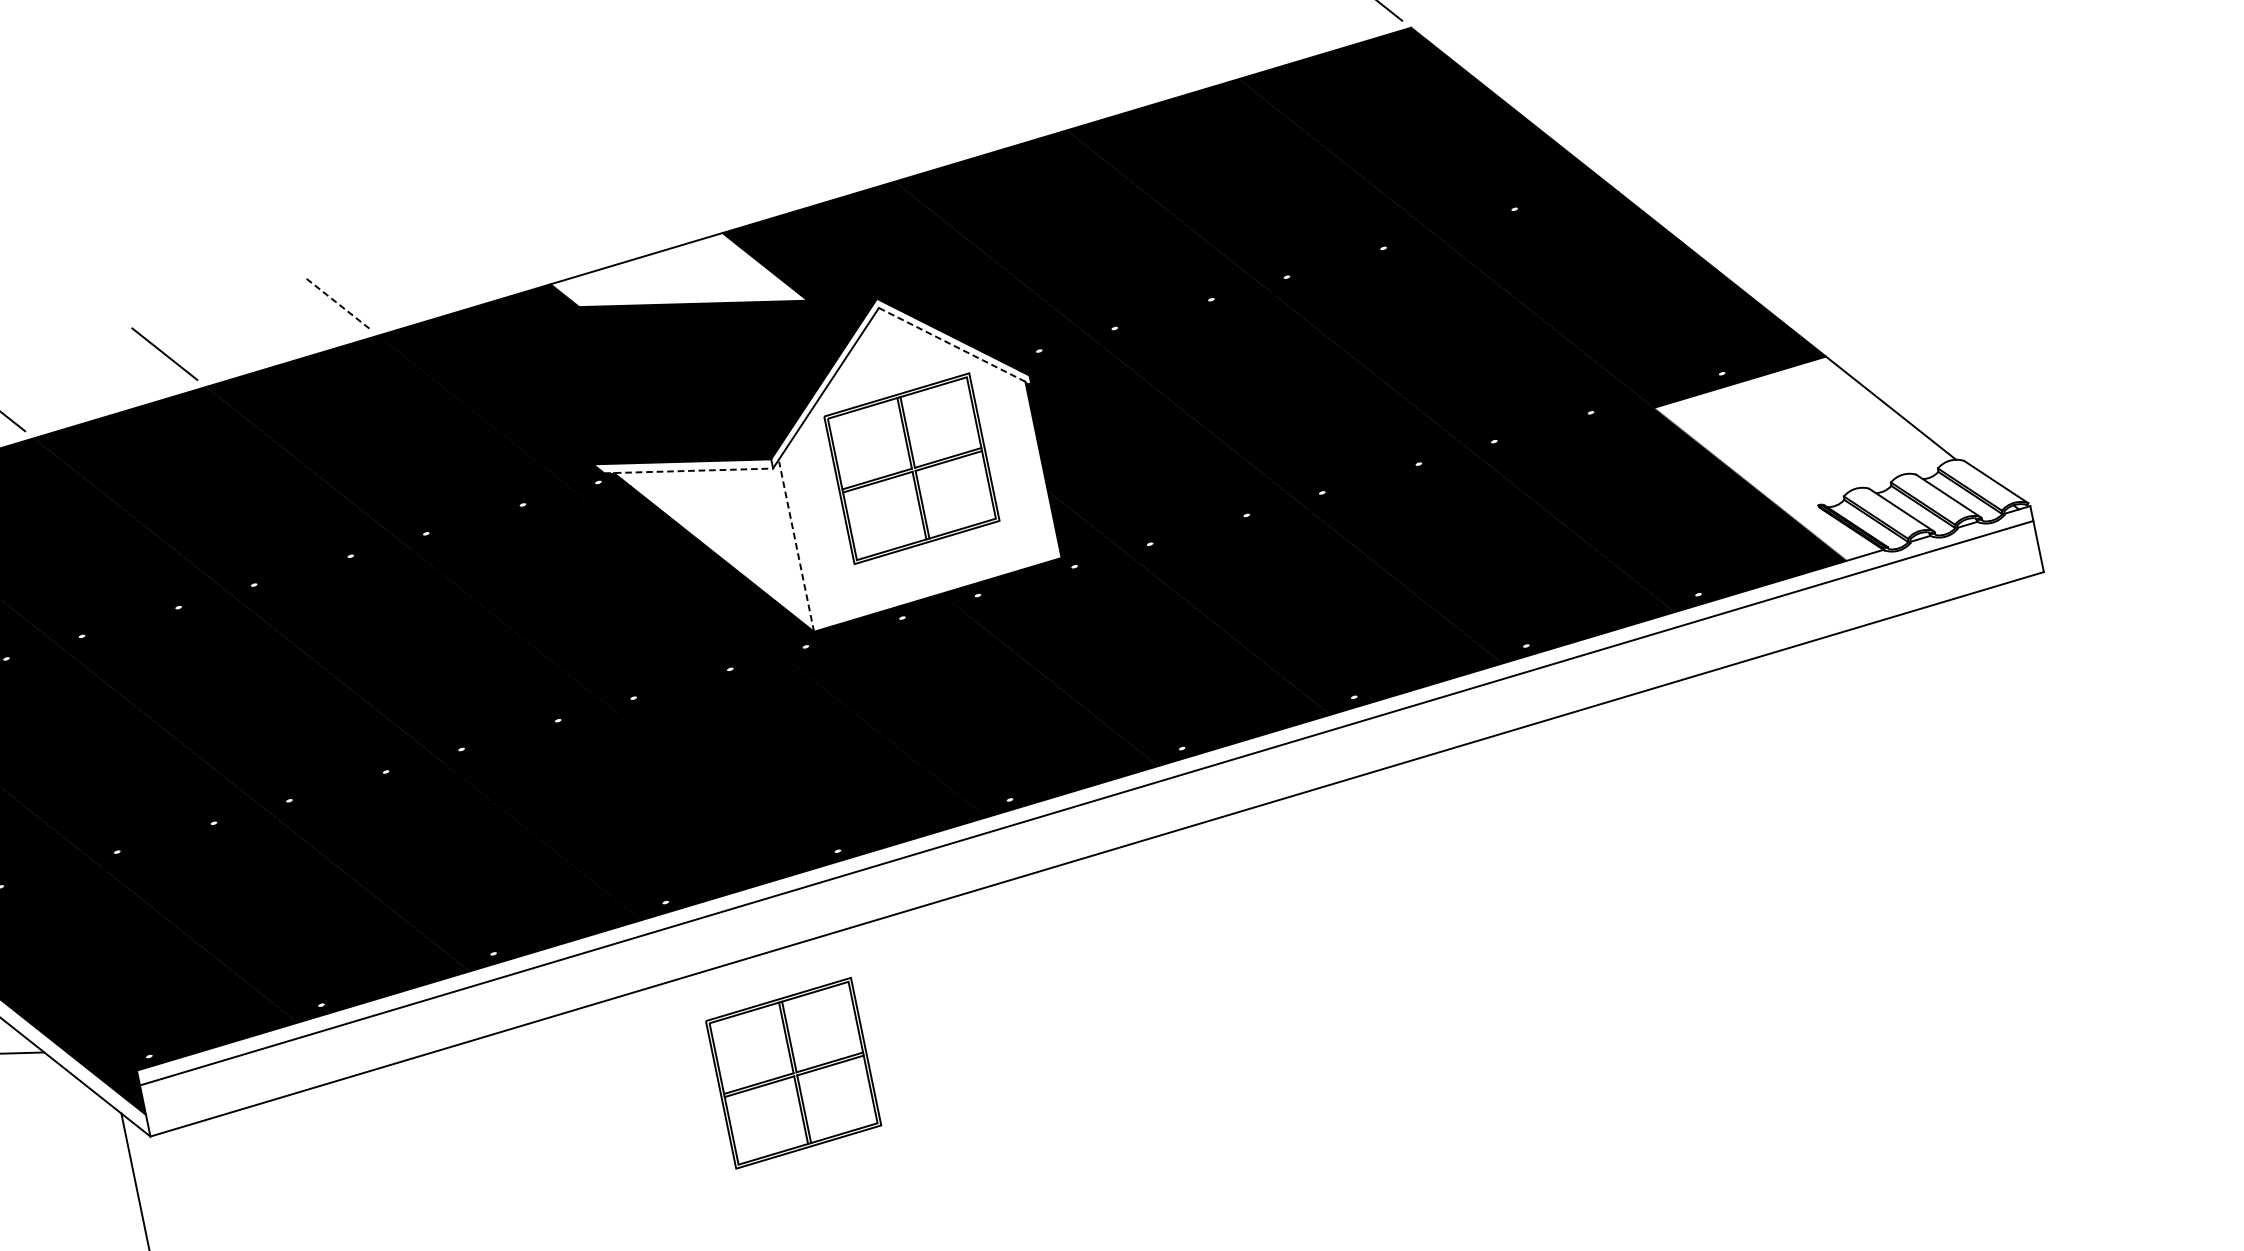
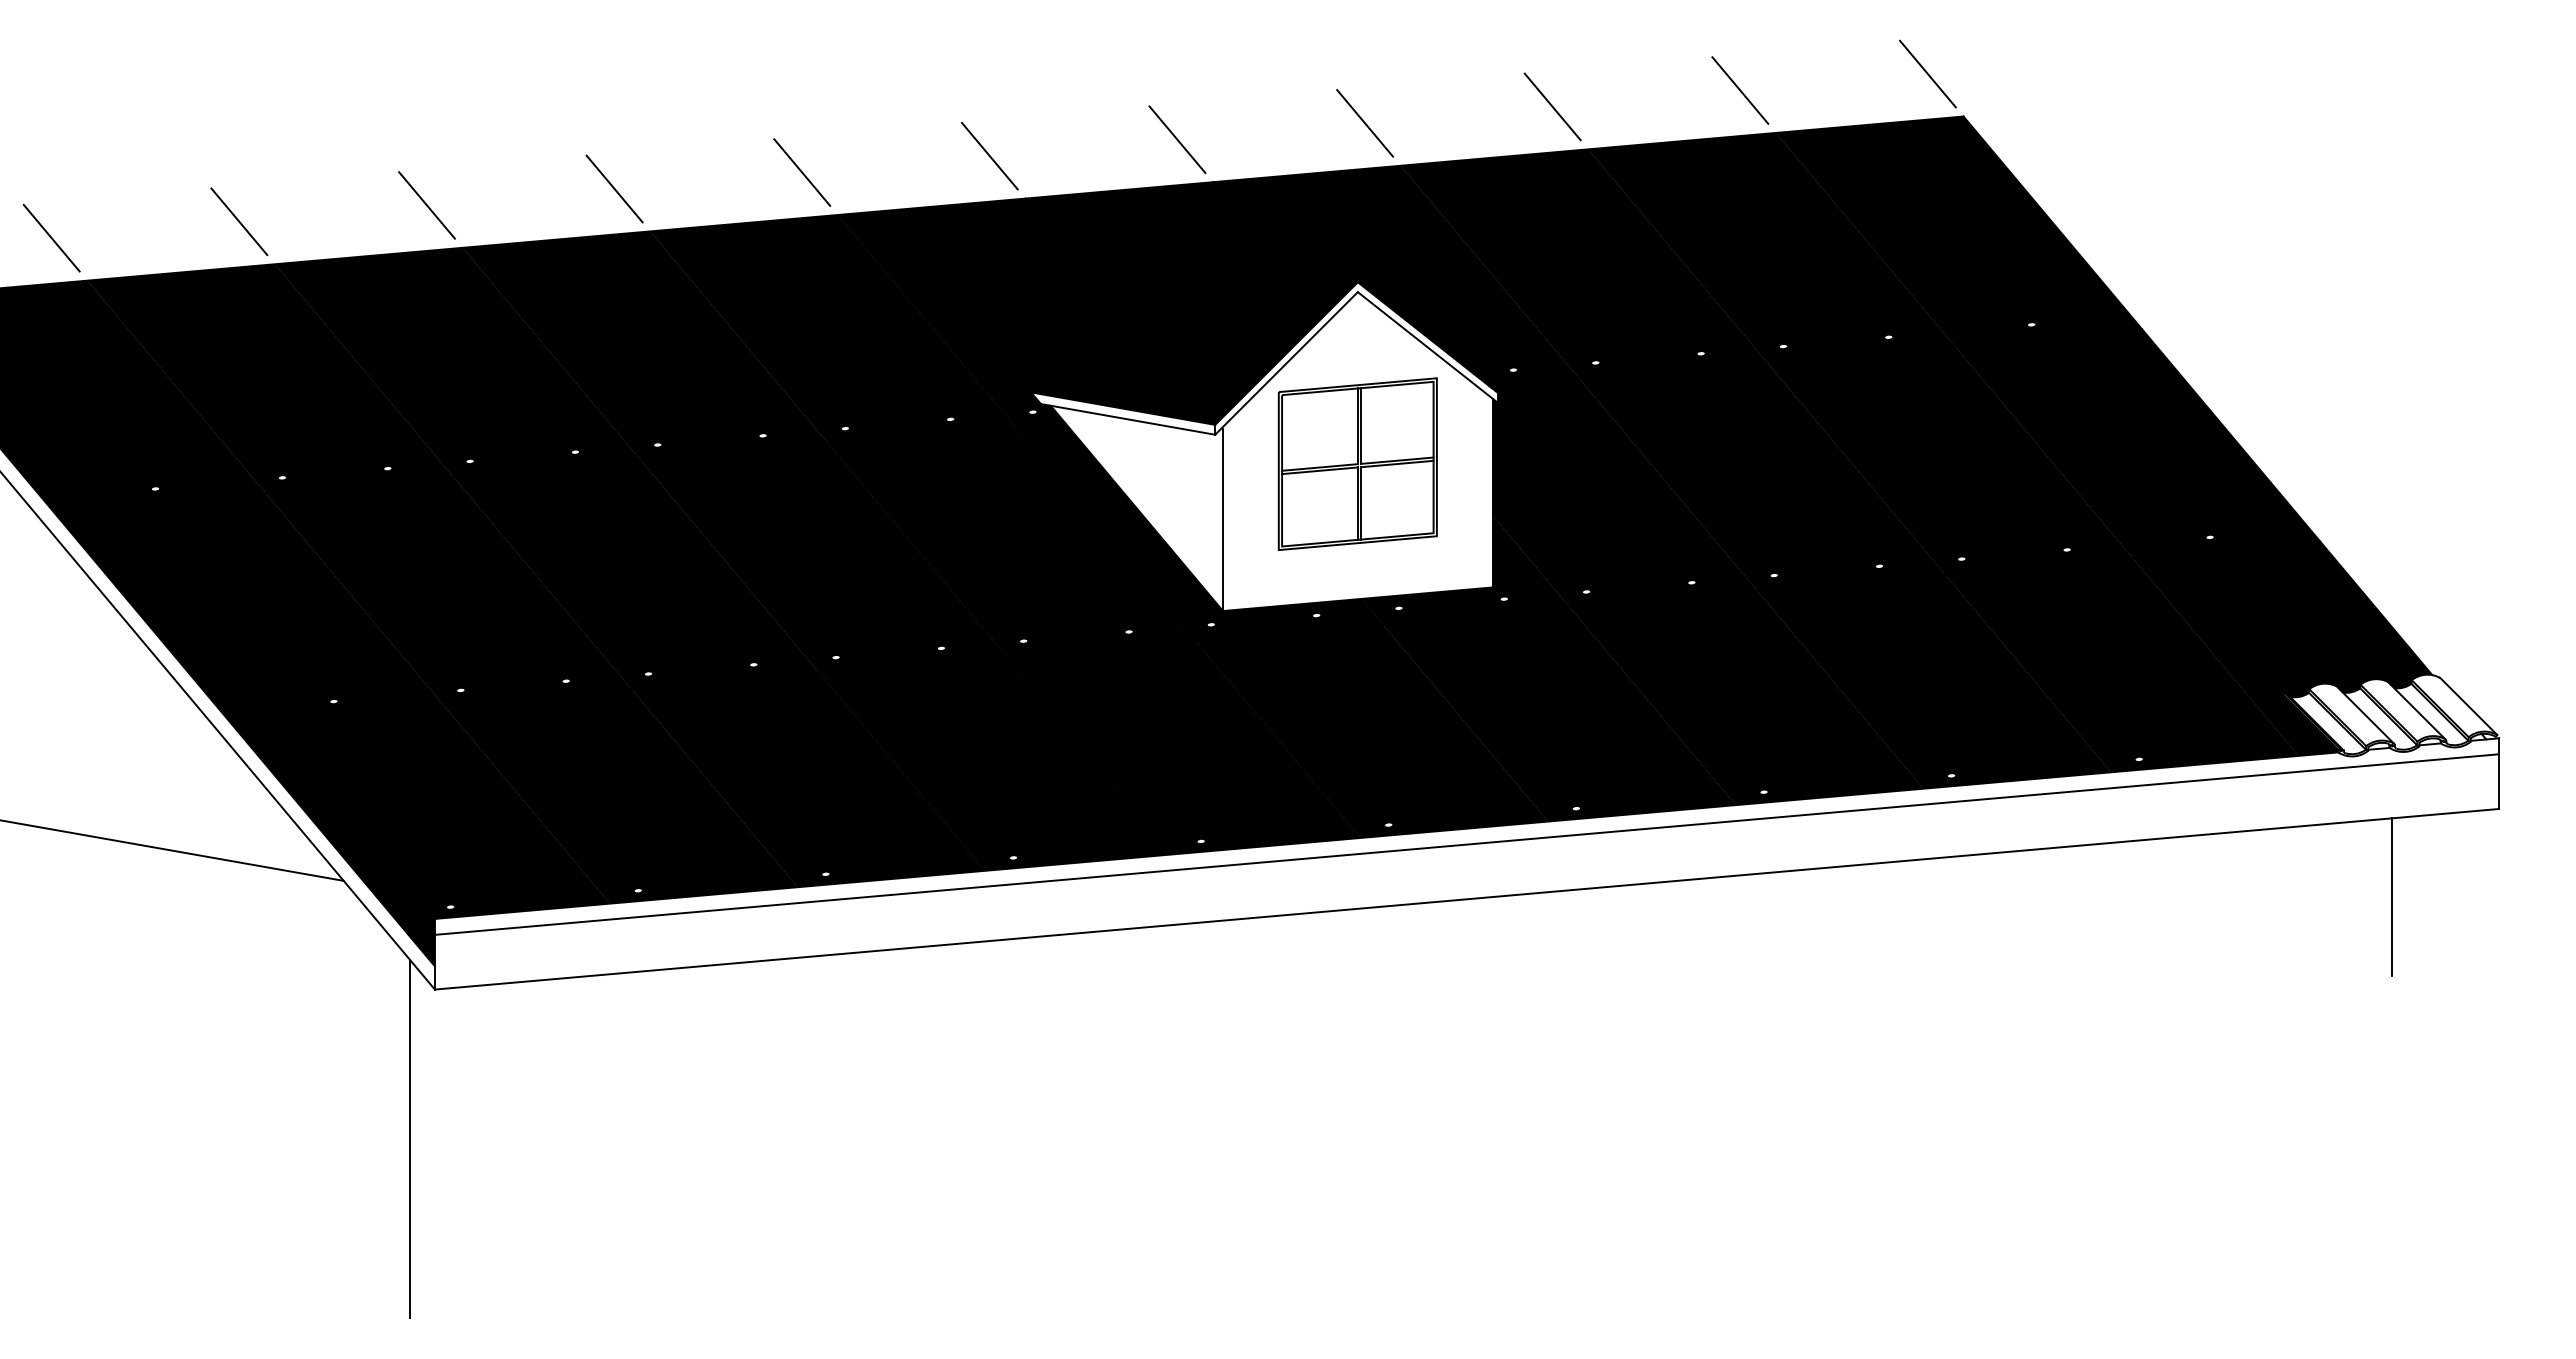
line: (1197, 46) -> (1740, 90), added
line: (1025, 97) -> (1552, 106), added
line: (853, 148) -> (1365, 123), added
line: (681, 199) -> (1177, 139), added
line: (508, 250) -> (989, 155), added
fill: (677, 284) -> (1155, 225), added
line: (336, 302) -> (801, 172), dashed -> solid
line: (955, 346) -> (1428, 347), dashed -> solid
fill: (1811, 463) -> (2282, 648), added
line: (689, 470) -> (1128, 419), dashed -> solid
line: (796, 547) -> (1222, 520), dashed -> solid
line: (1960, 674) -> (2391, 896), added
part: (793, 1072) -> (1108, 1059), removed

